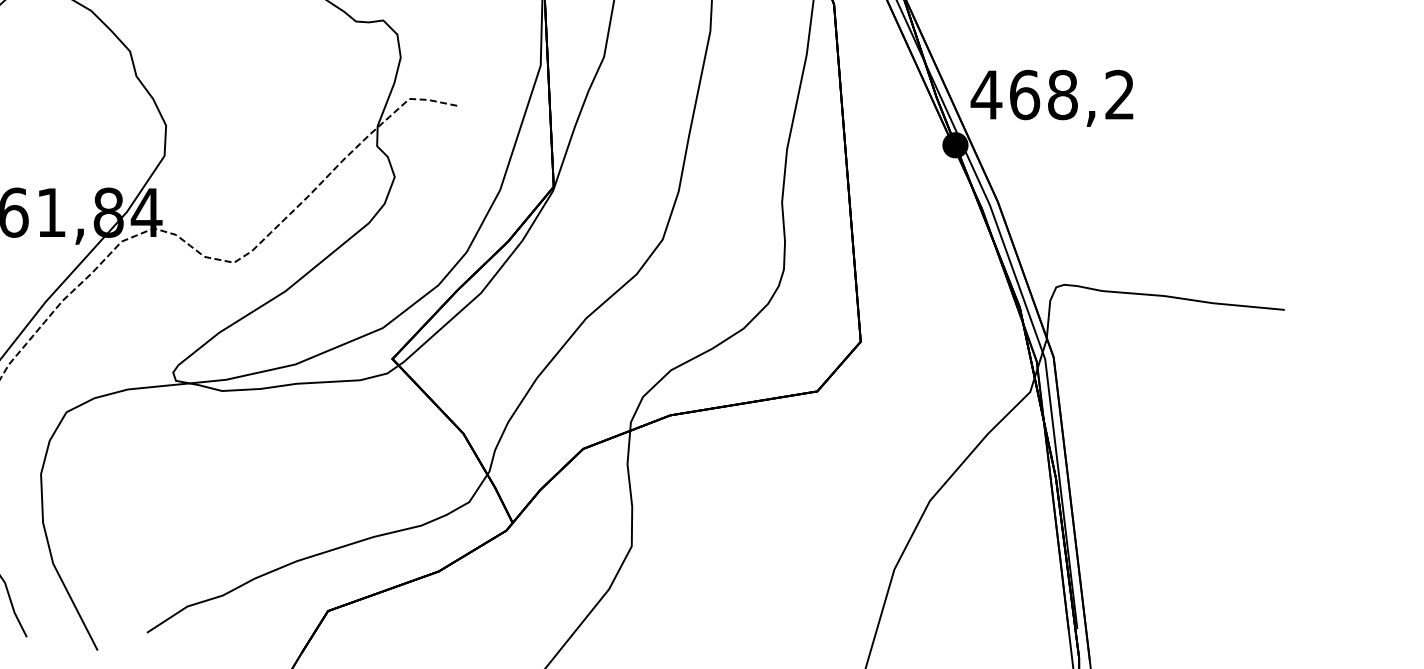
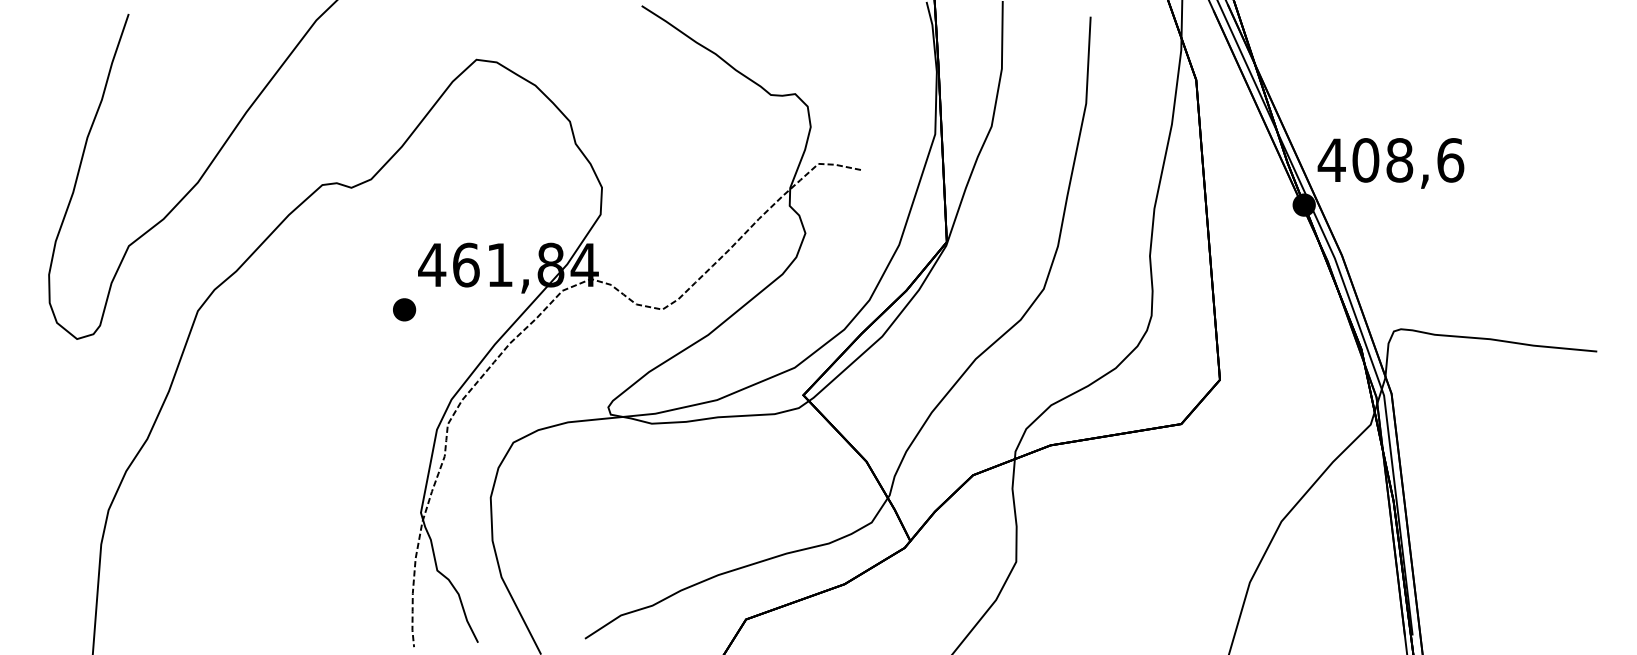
text: (1072, 95) -> (1408, 160), 468,2 -> 408,6

